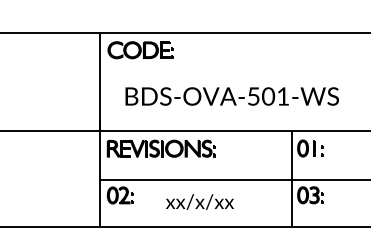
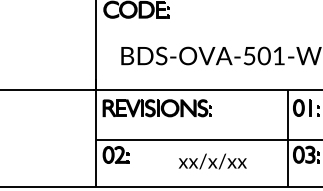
text: (199, 201) -> (212, 161), moved

